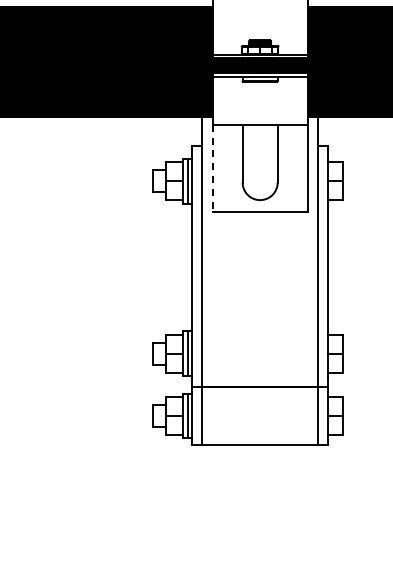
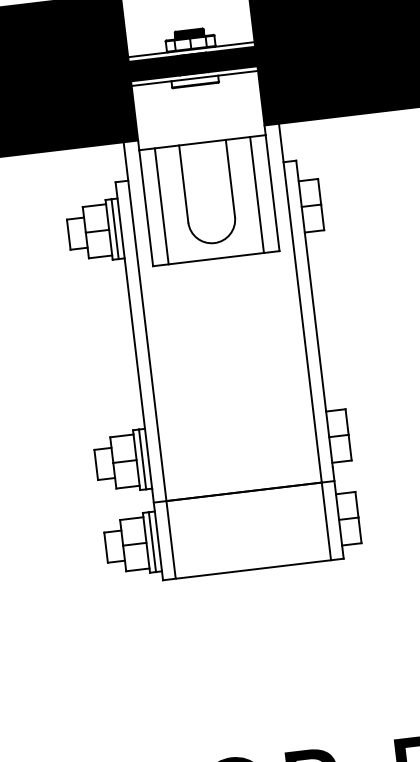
line: (224, 167) -> (161, 205), added
line: (295, 167) -> (256, 194), added
line: (212, 168) -> (145, 208), dashed -> solid

